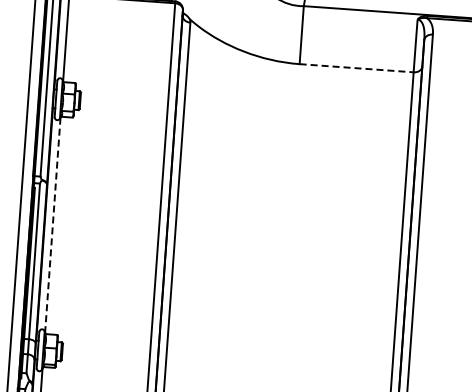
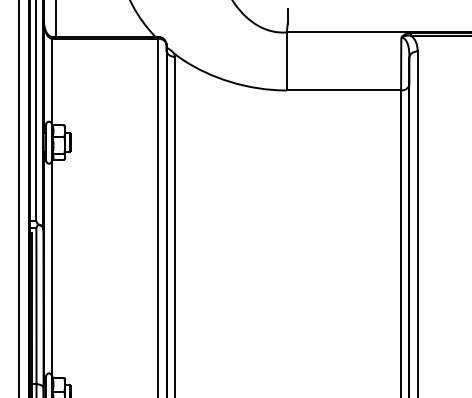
line: (357, 68) -> (344, 90), dashed -> solid
line: (53, 224) -> (52, 268), dashed -> solid

